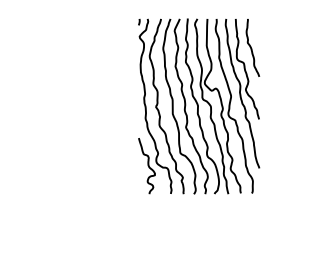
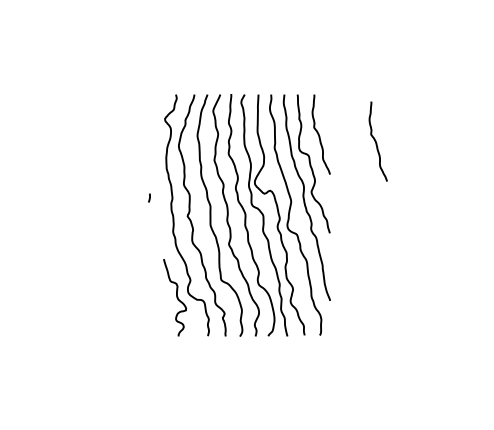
curve: (139, 21) -> (149, 197), moved
curve: (292, 52) -> (376, 141), added

